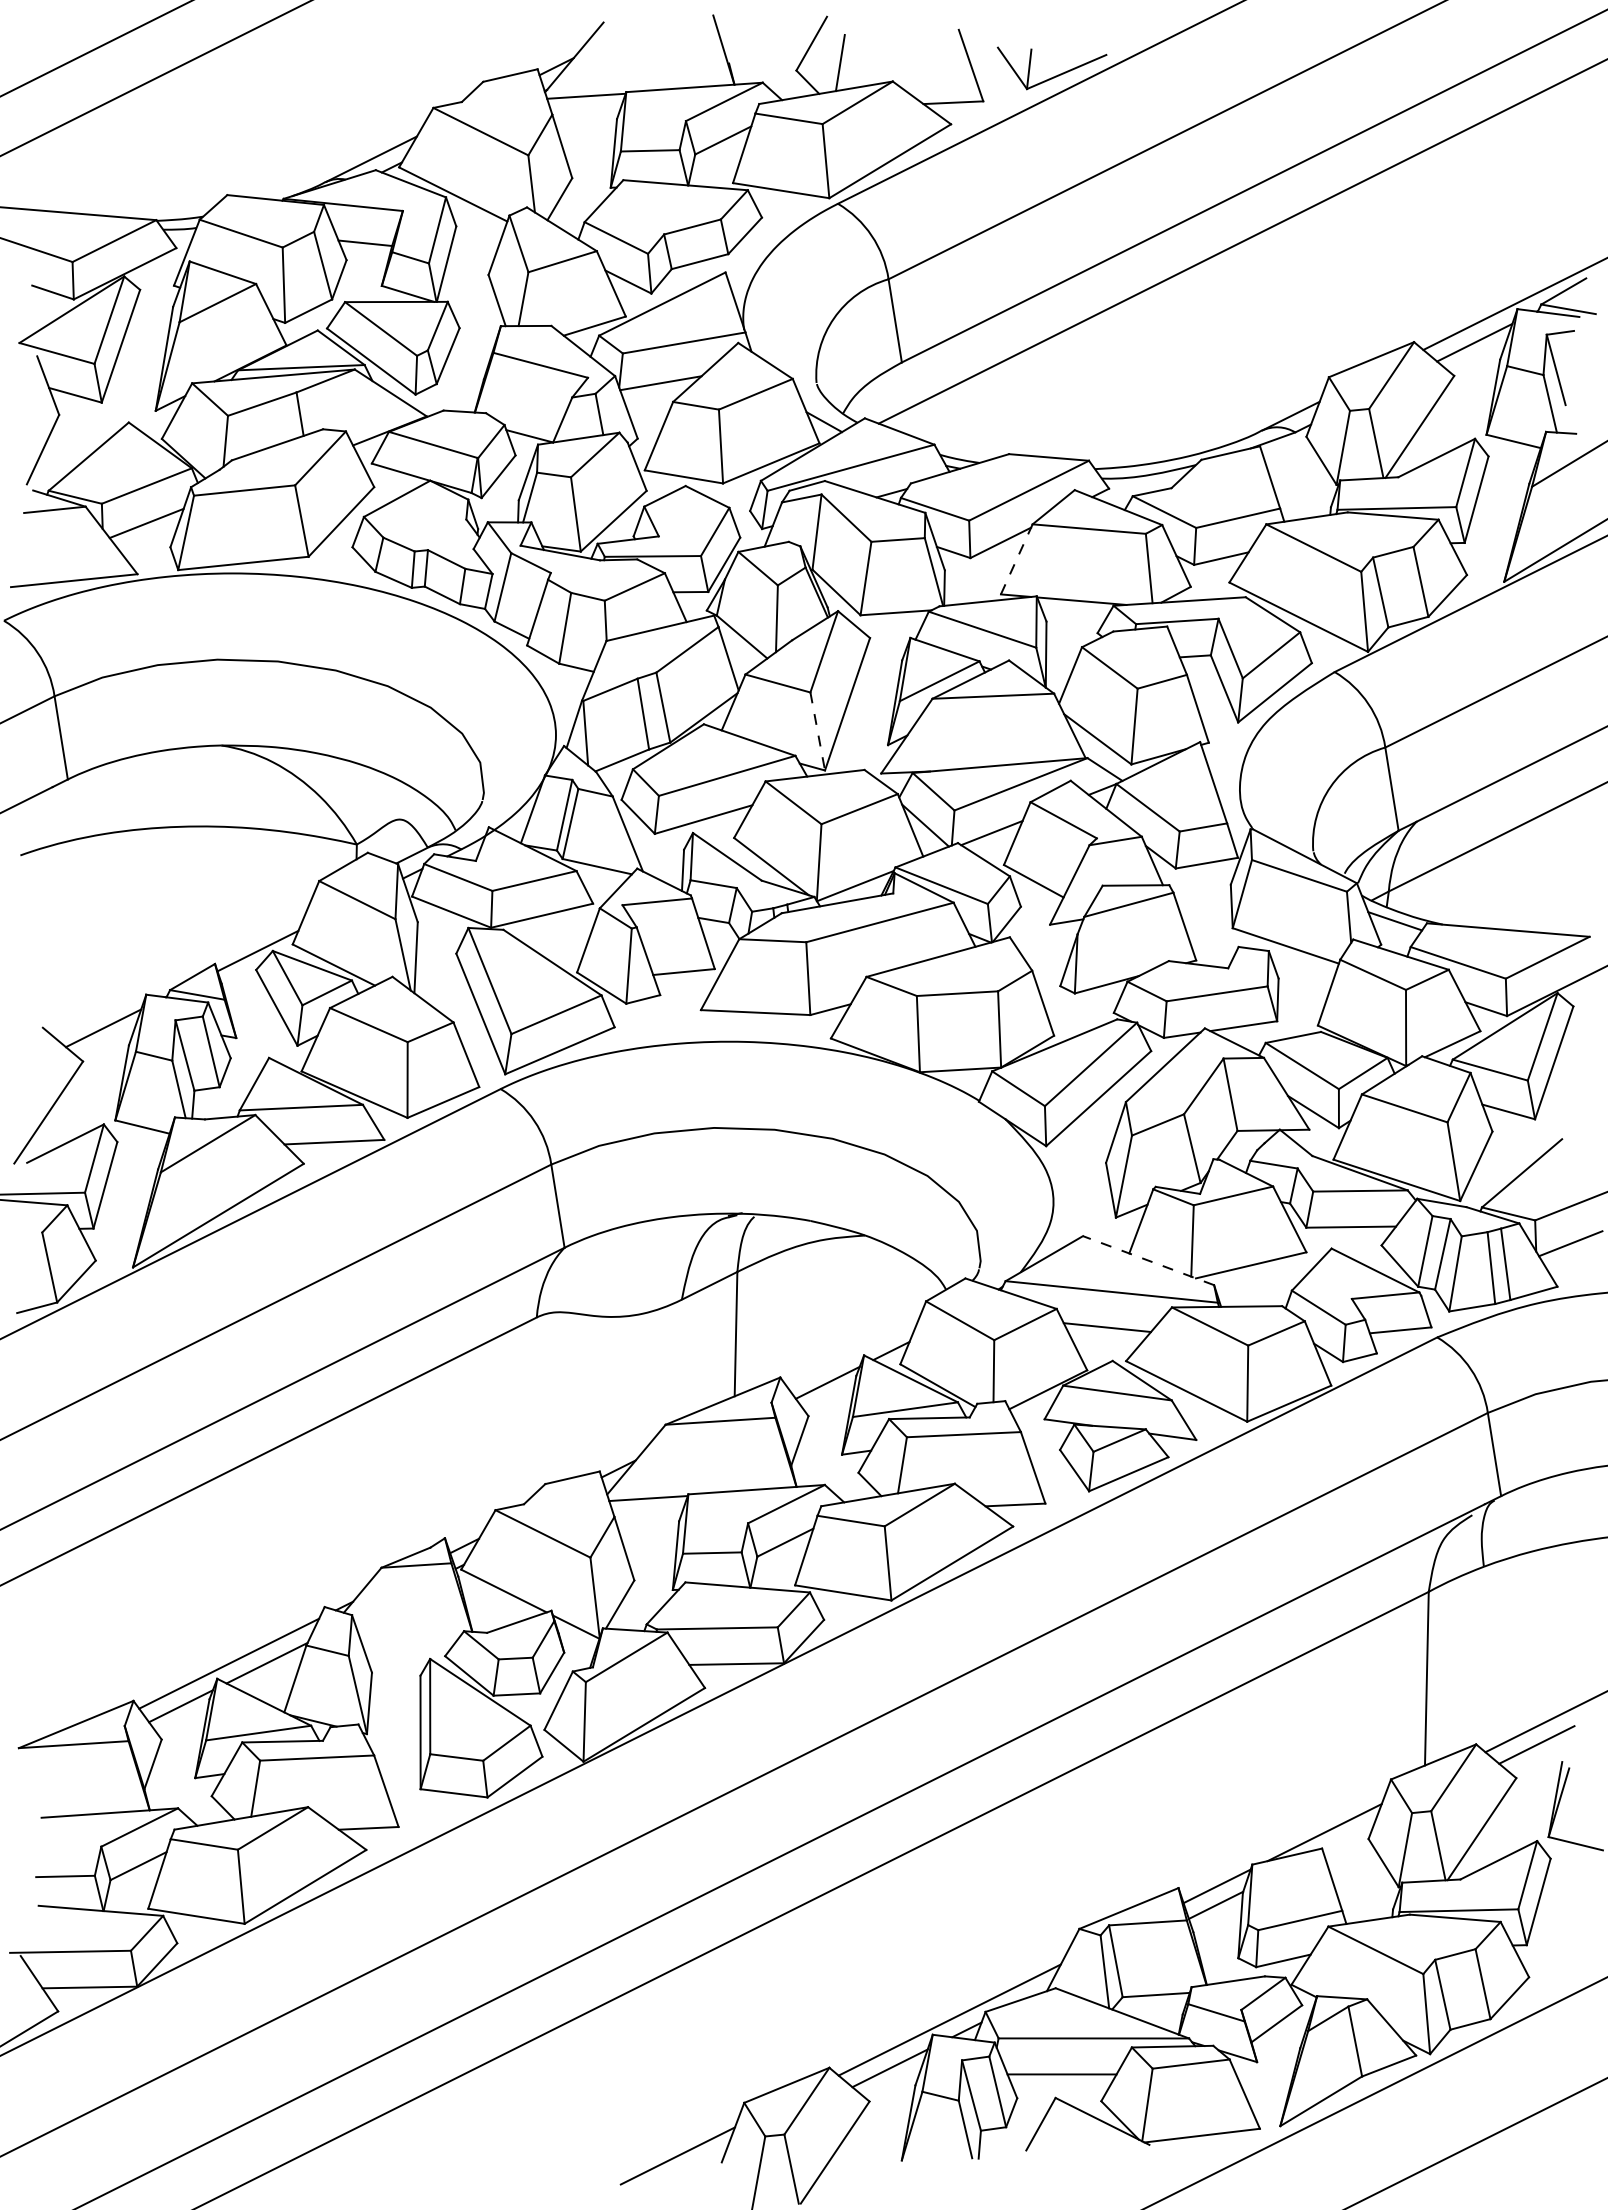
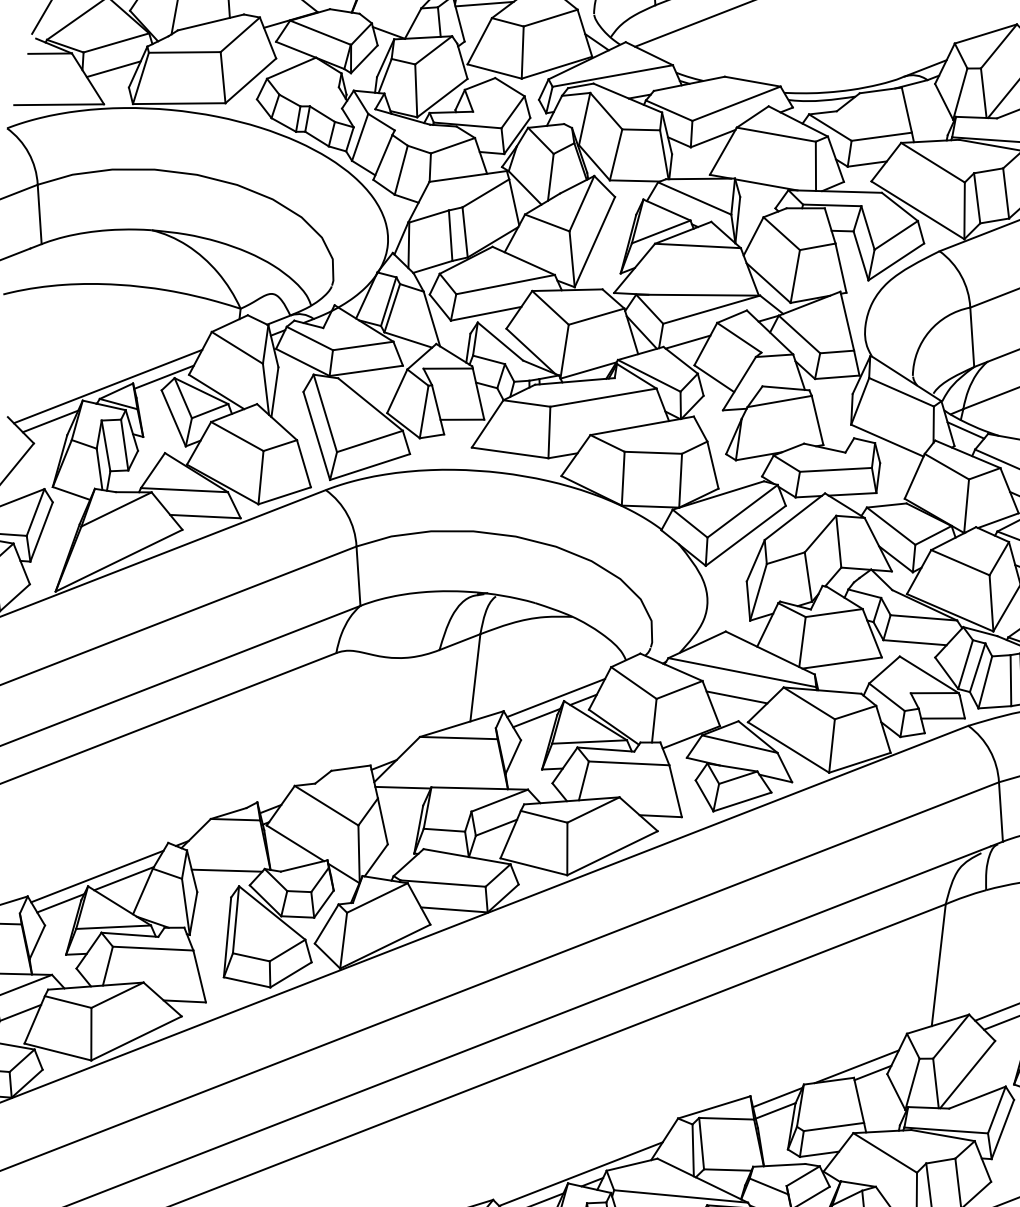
line: (1016, 559) -> (723, 151), dashed -> solid
line: (817, 731) -> (571, 259), dashed -> solid
line: (180, 971) -> (108, 386), added
line: (1148, 1260) -> (770, 652), dashed -> solid
line: (851, 1351) -> (555, 697), added
line: (410, 1638) -> (226, 870), added
line: (1348, 1838) -> (873, 1072), added

